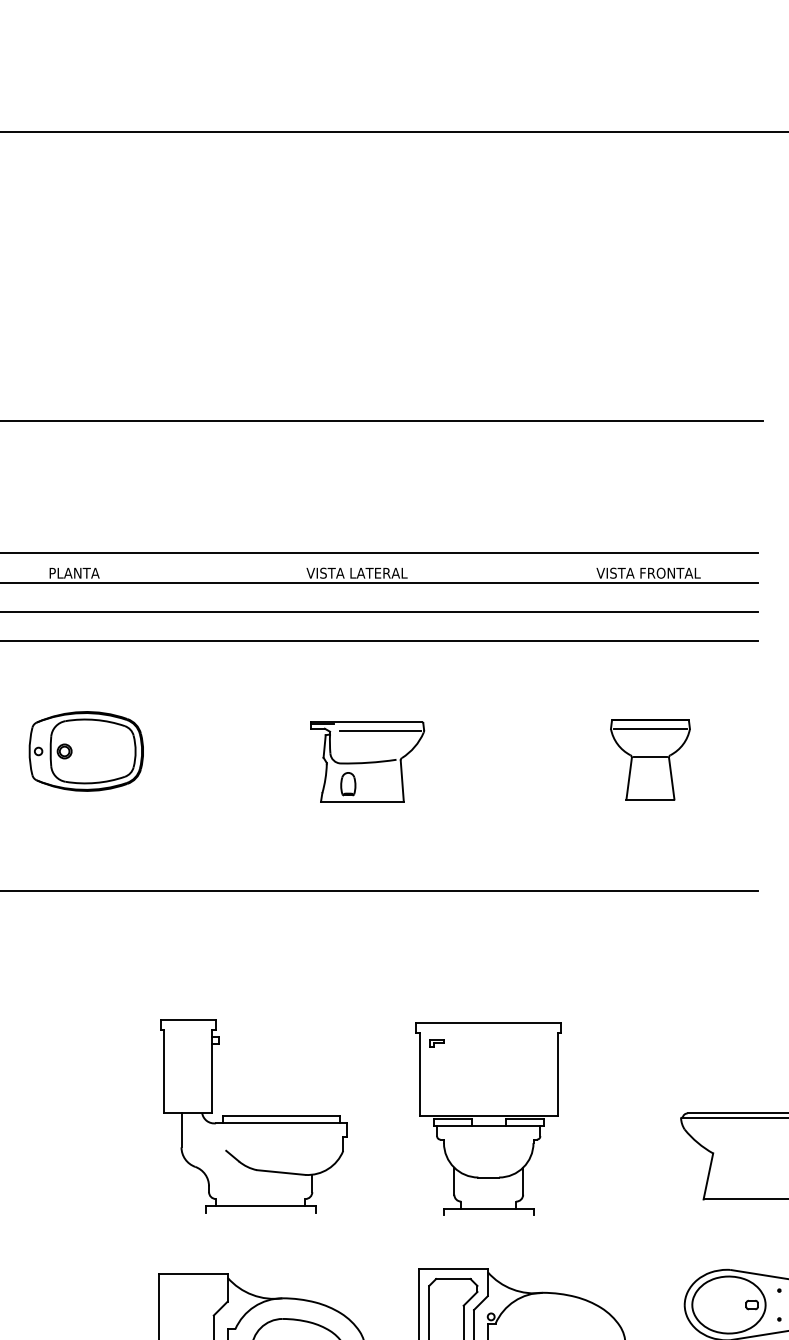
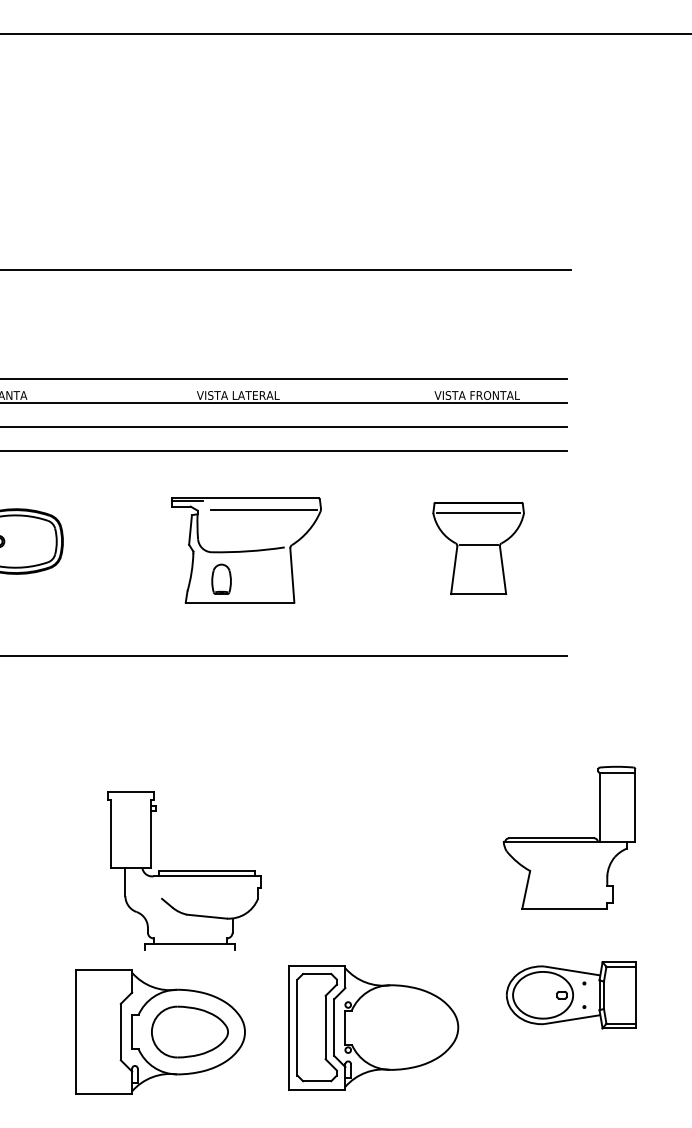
part: (650, 758) -> (478, 547), size x1.4
part: (367, 761) -> (246, 549), size x1.6
part: (253, 1116) -> (184, 870), moved
part: (487, 1118) -> (345, 842), removed

